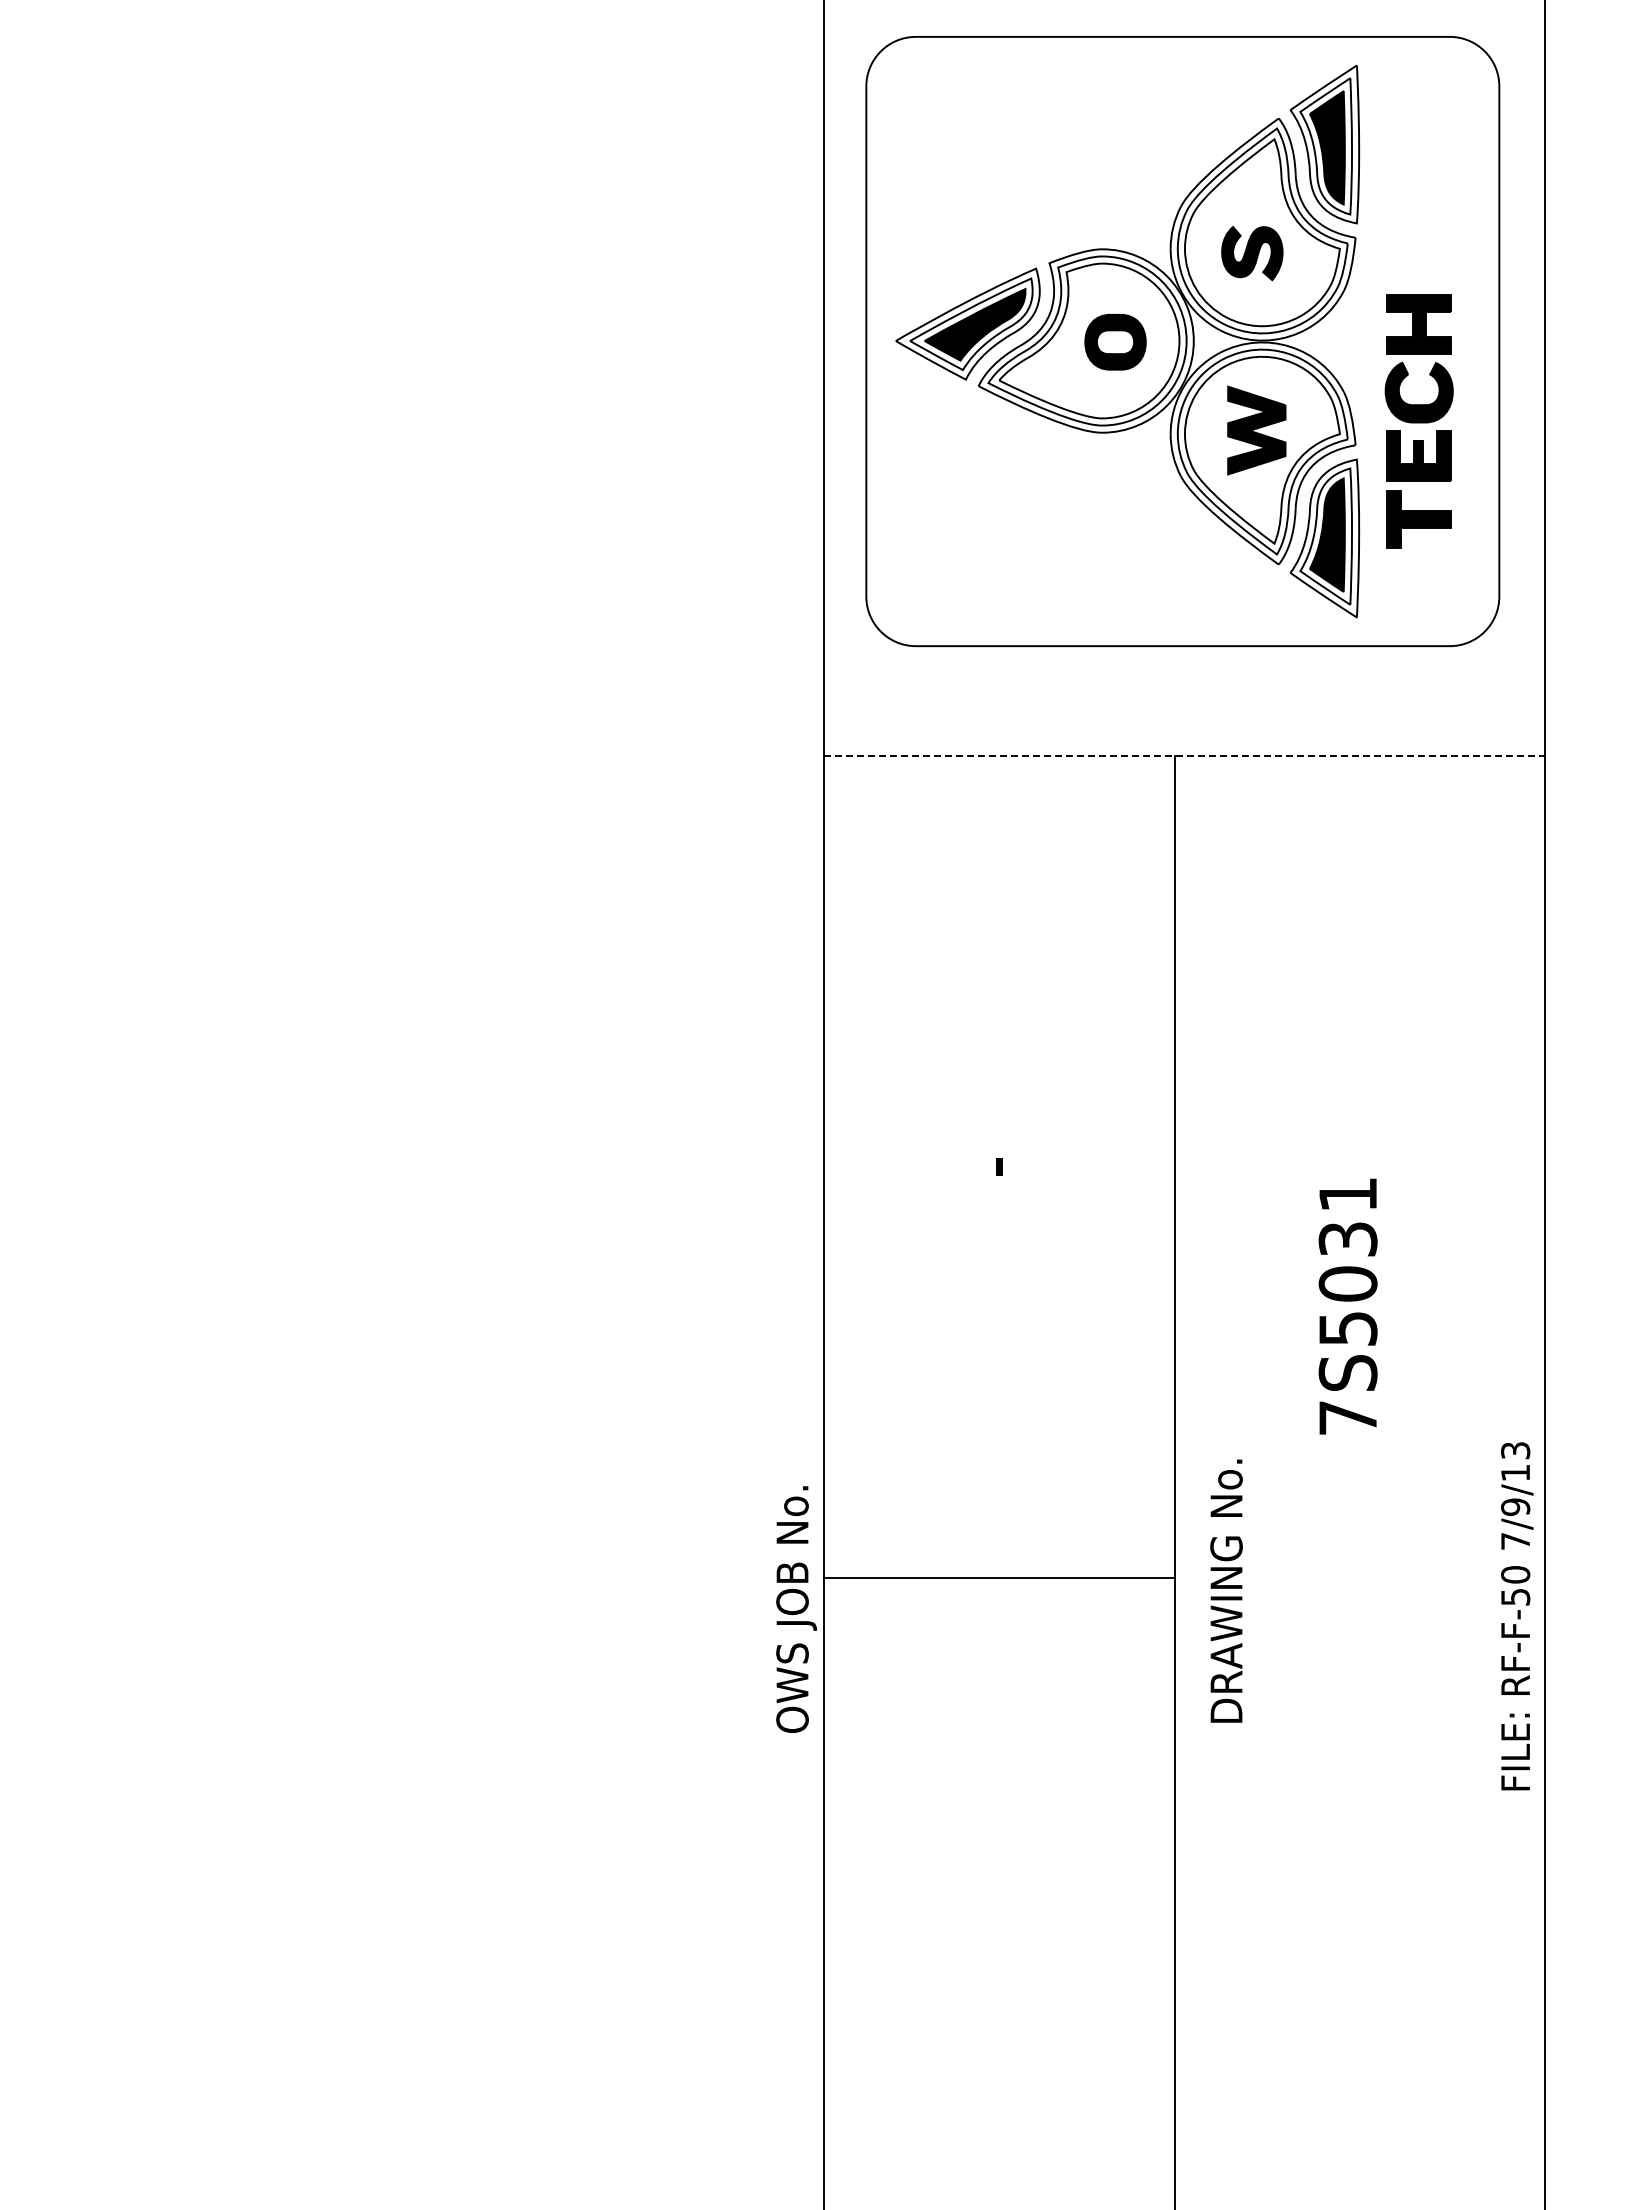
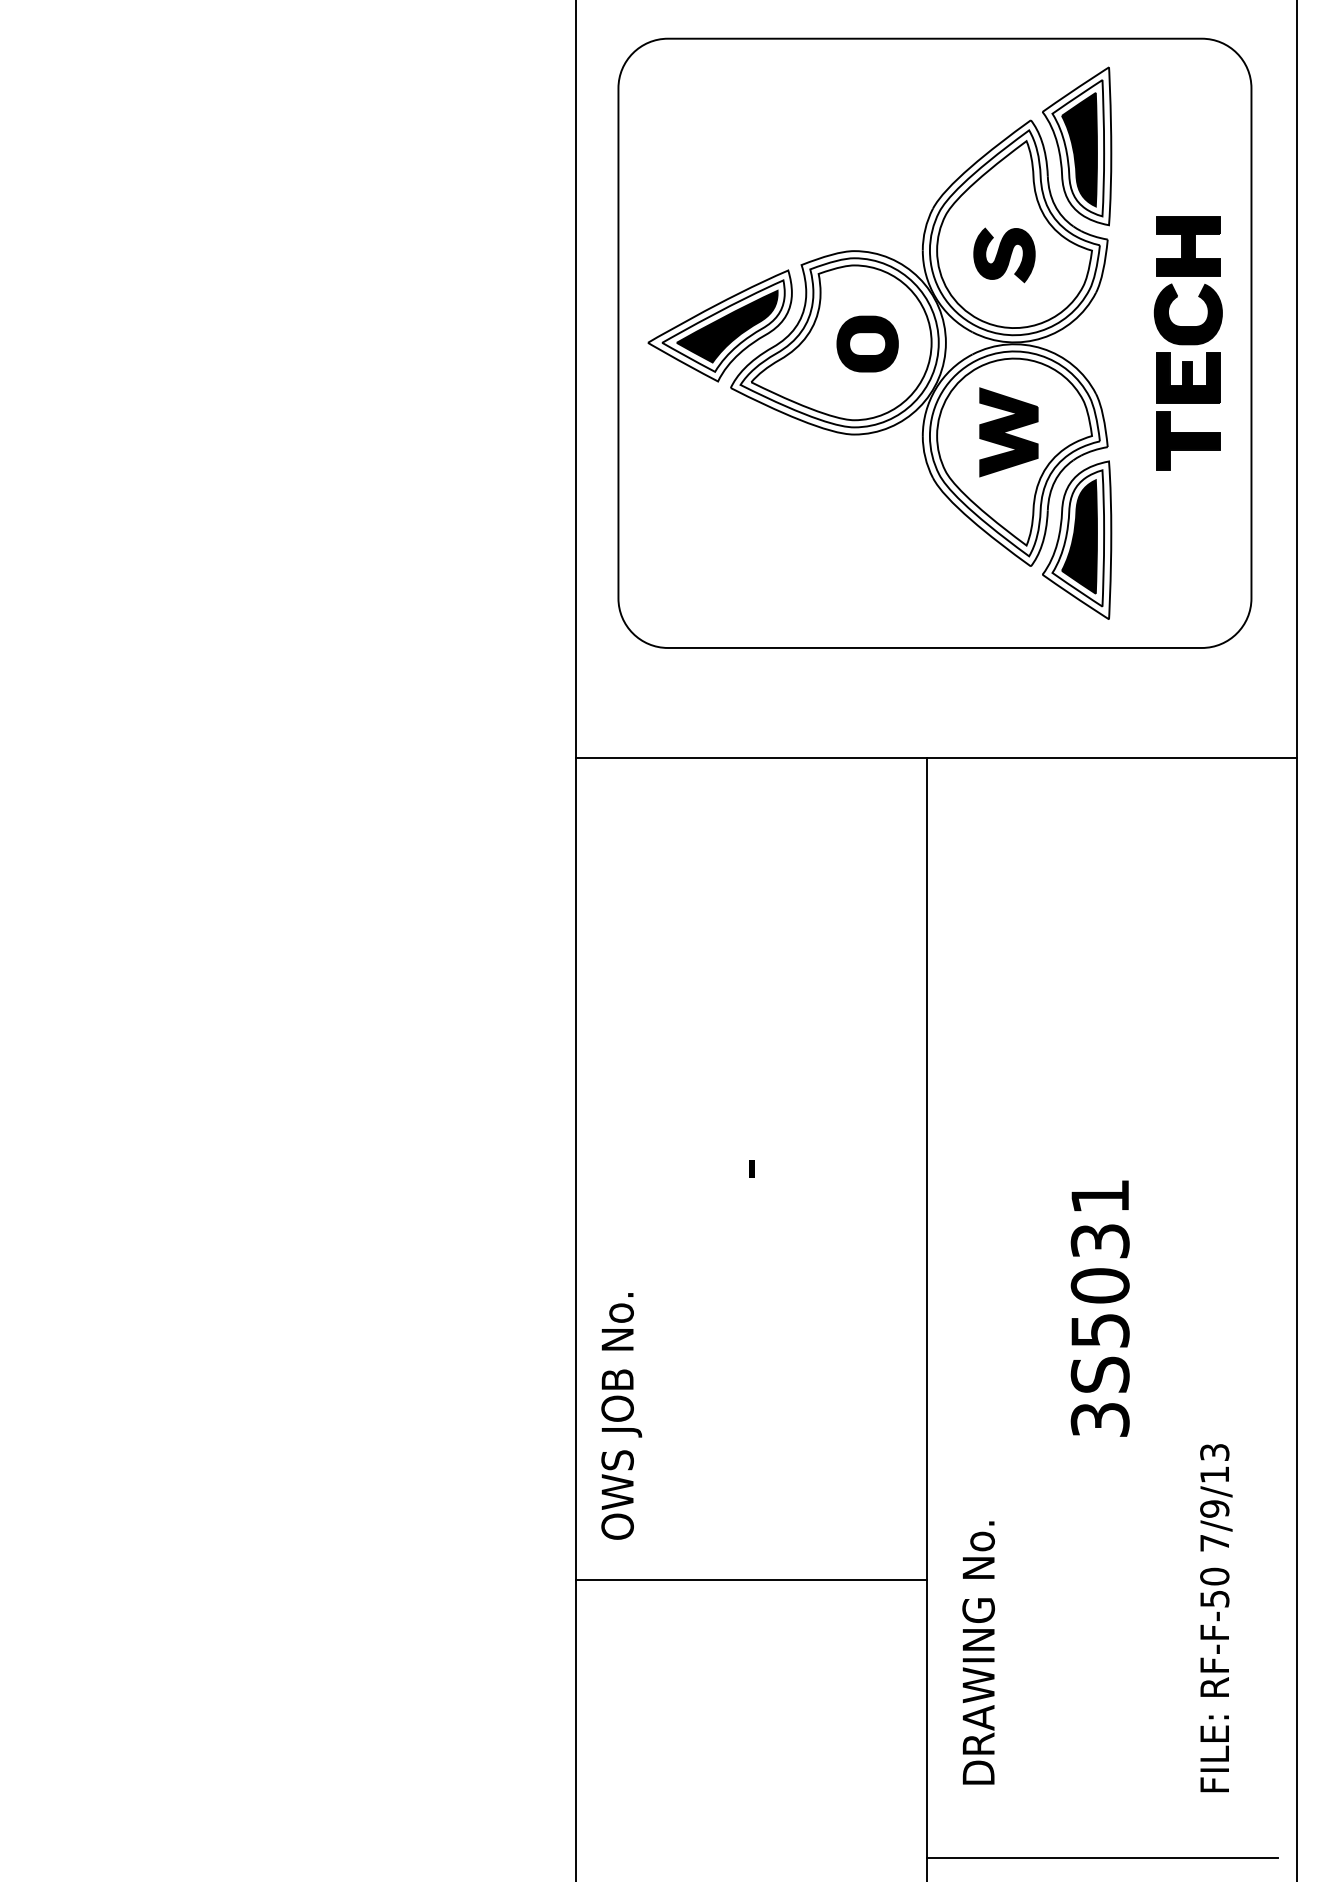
part: (1418, 421) -> (1187, 343), moved
line: (1184, 756) -> (936, 758), dashed -> solid
text: (1347, 1417) -> (1099, 1419), 7S5031 -> 3S5031
text: (1226, 1590) -> (978, 1652), moved
text: (796, 1609) -> (621, 1416), moved
text: (1517, 1616) -> (1216, 1618), moved
line: (1350, 1856) -> (1102, 1858), added

